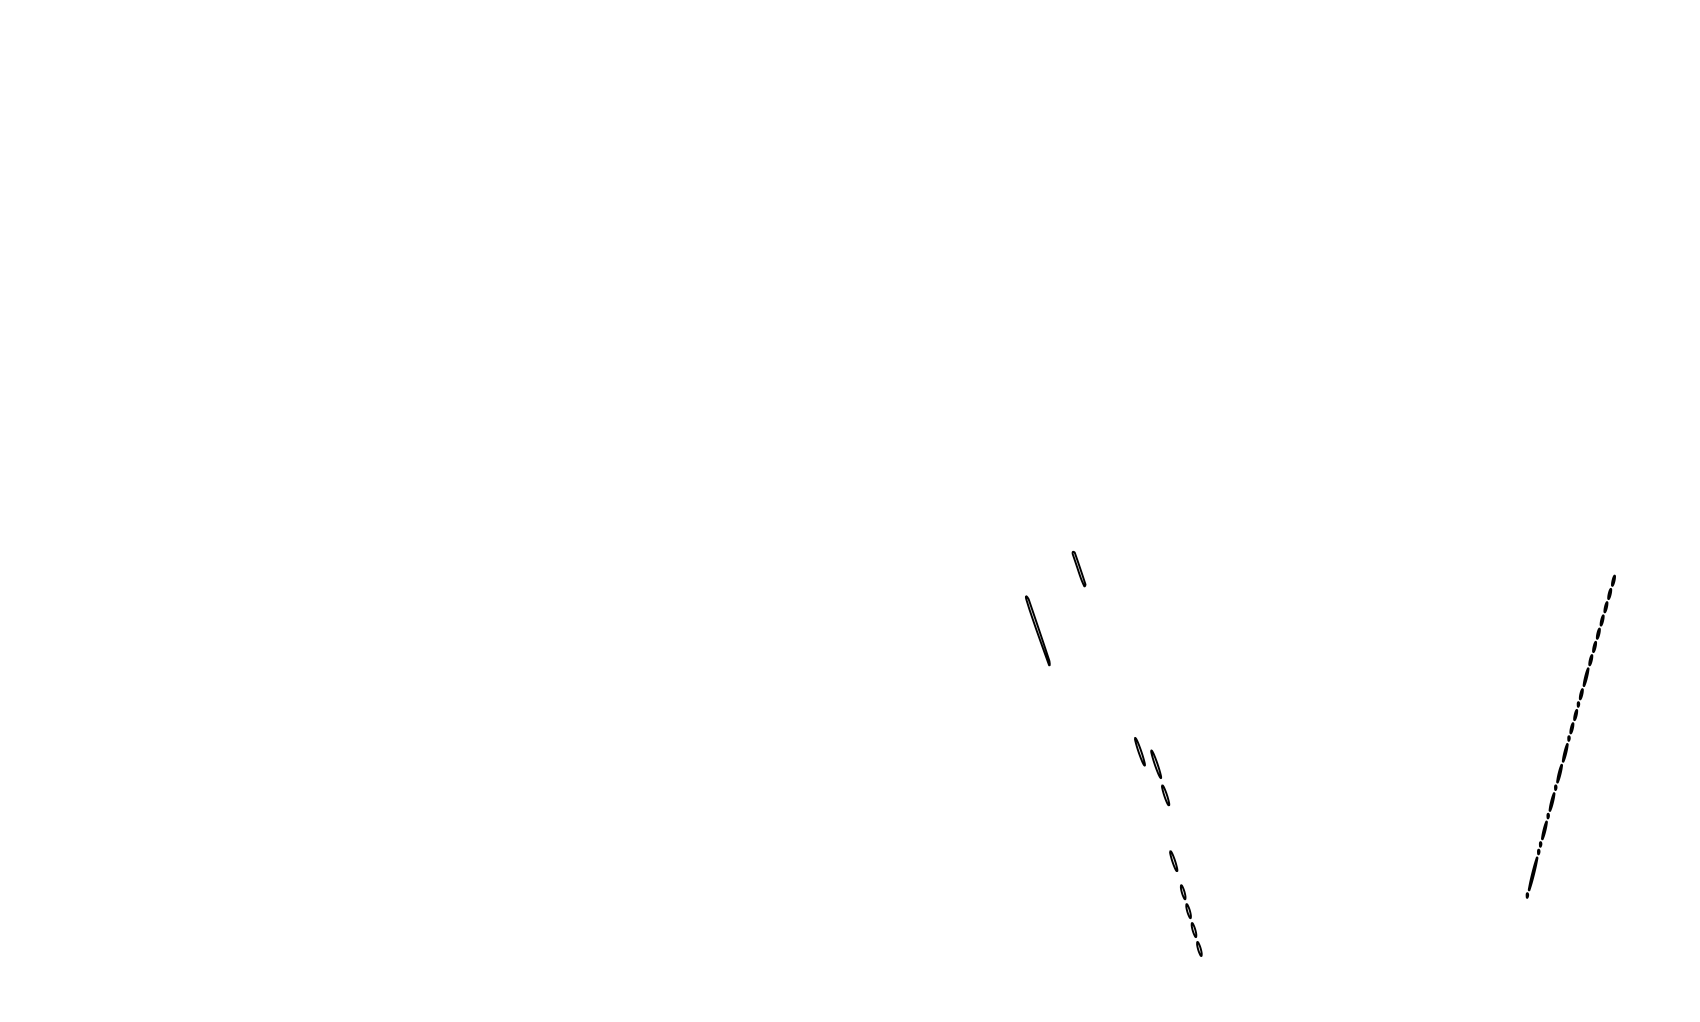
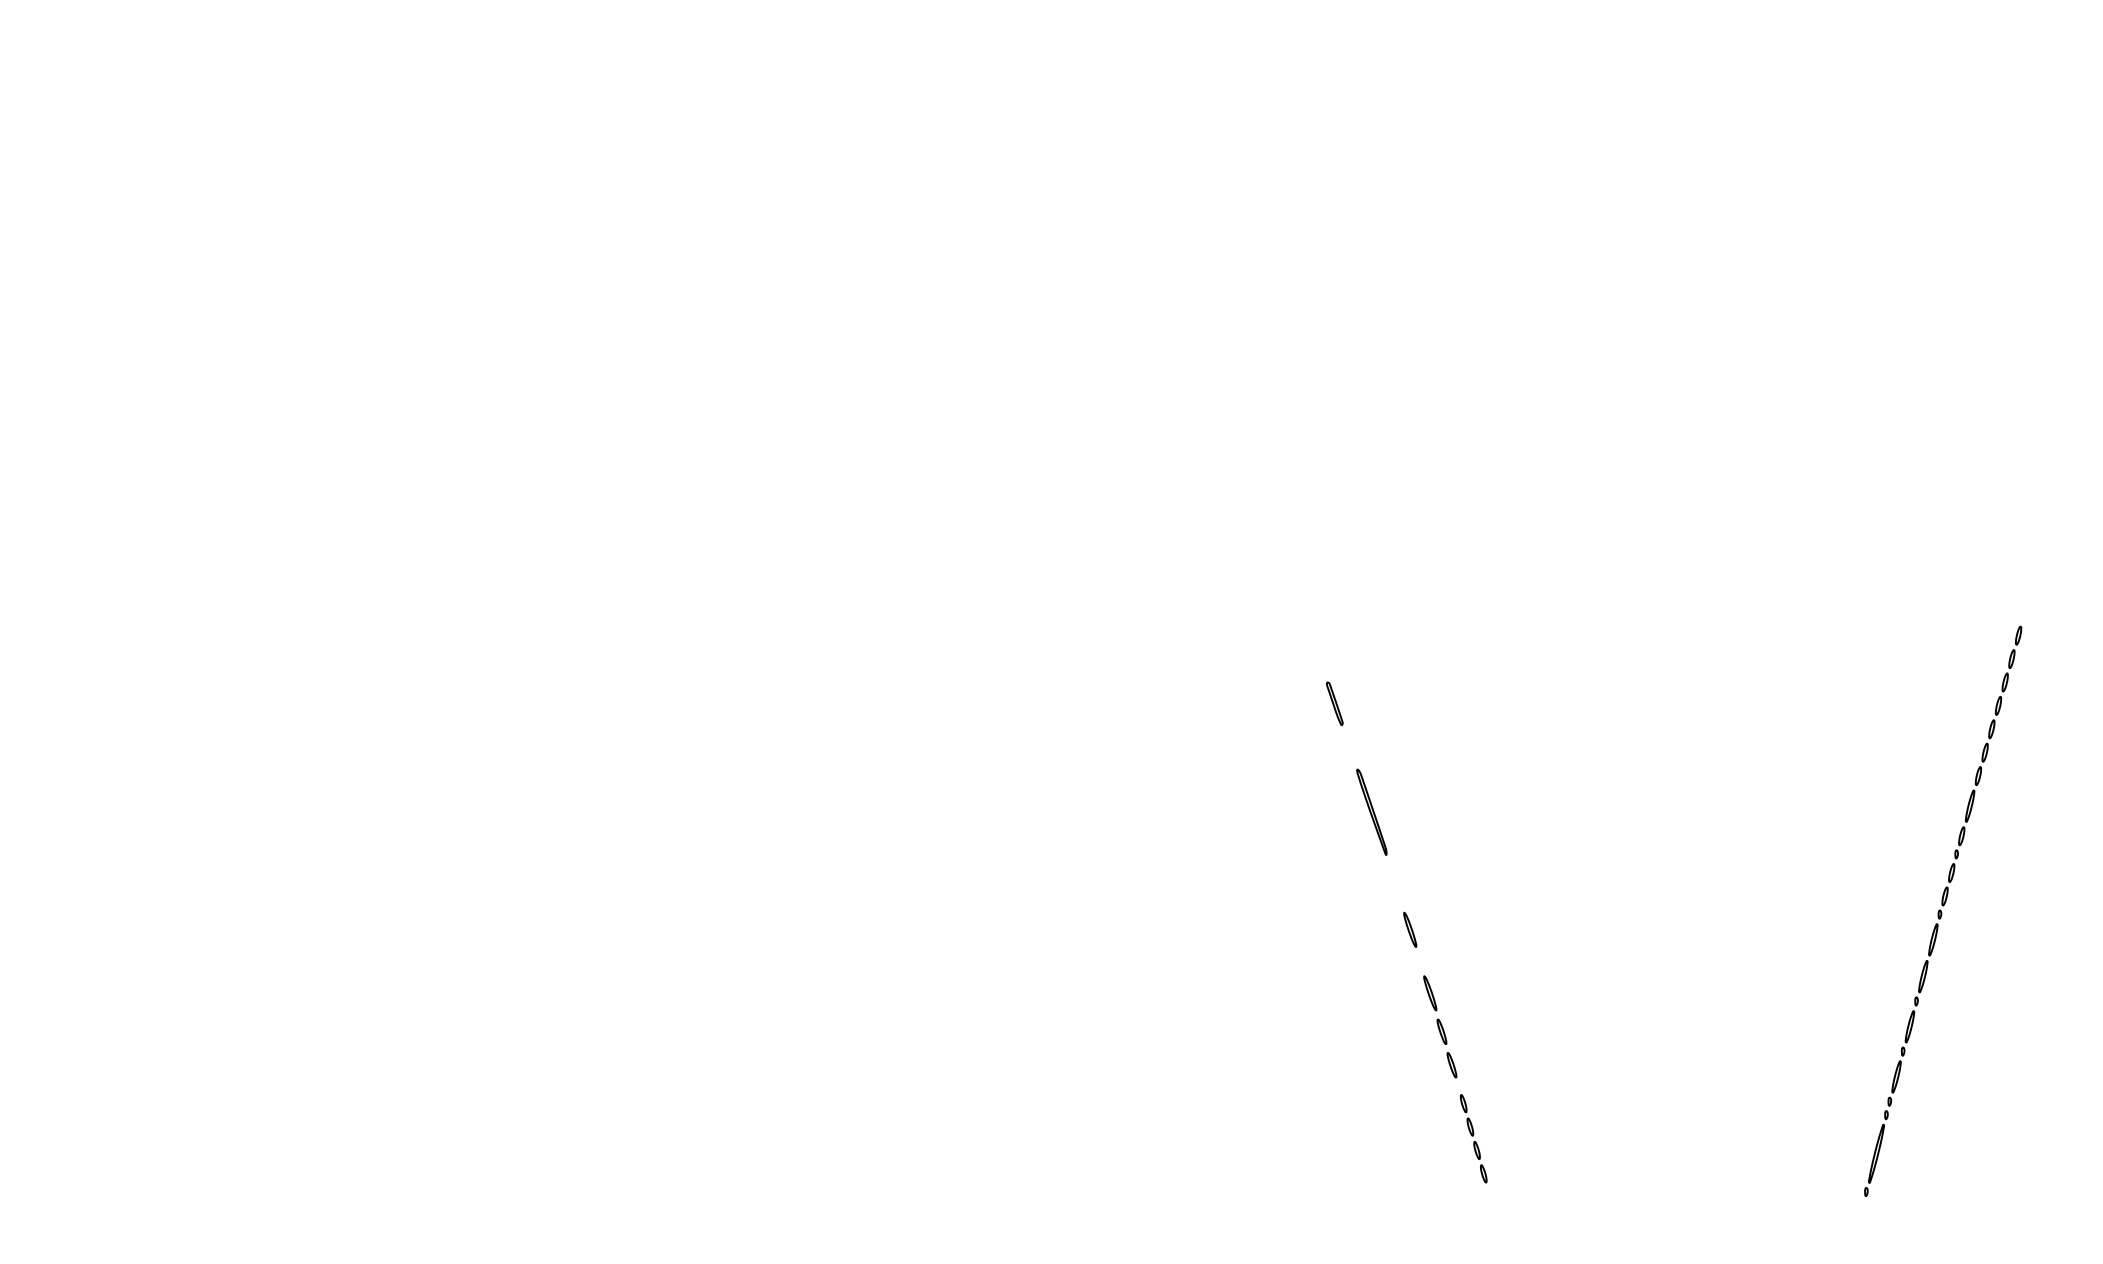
part: (1037, 630) -> (1371, 811), moved
part: (1571, 736) -> (1943, 910), size x1.43
part: (1160, 777) -> (1435, 1009), moved

